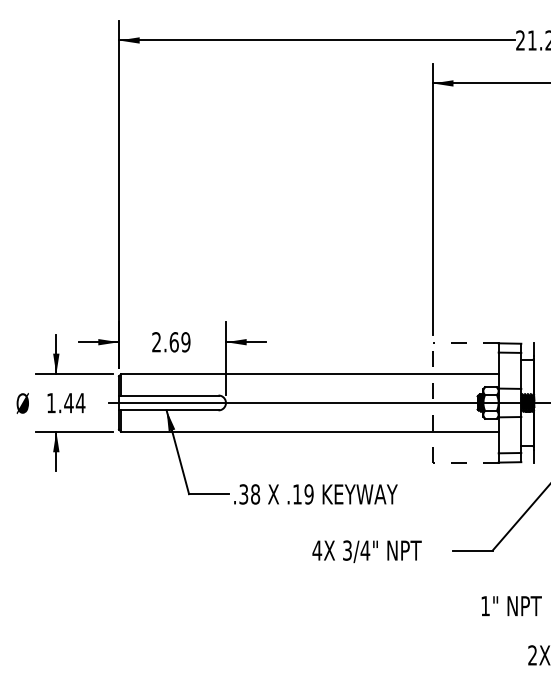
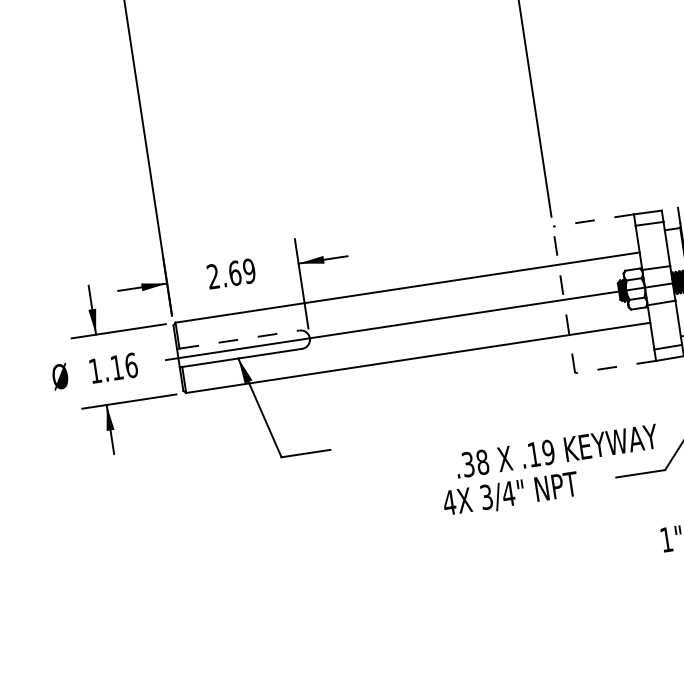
line: (169, 395) -> (239, 339), solid -> dashed
text: (74, 403) -> (123, 367), 1.44 -> 1.16
text: (315, 494) -> (556, 451), moved

